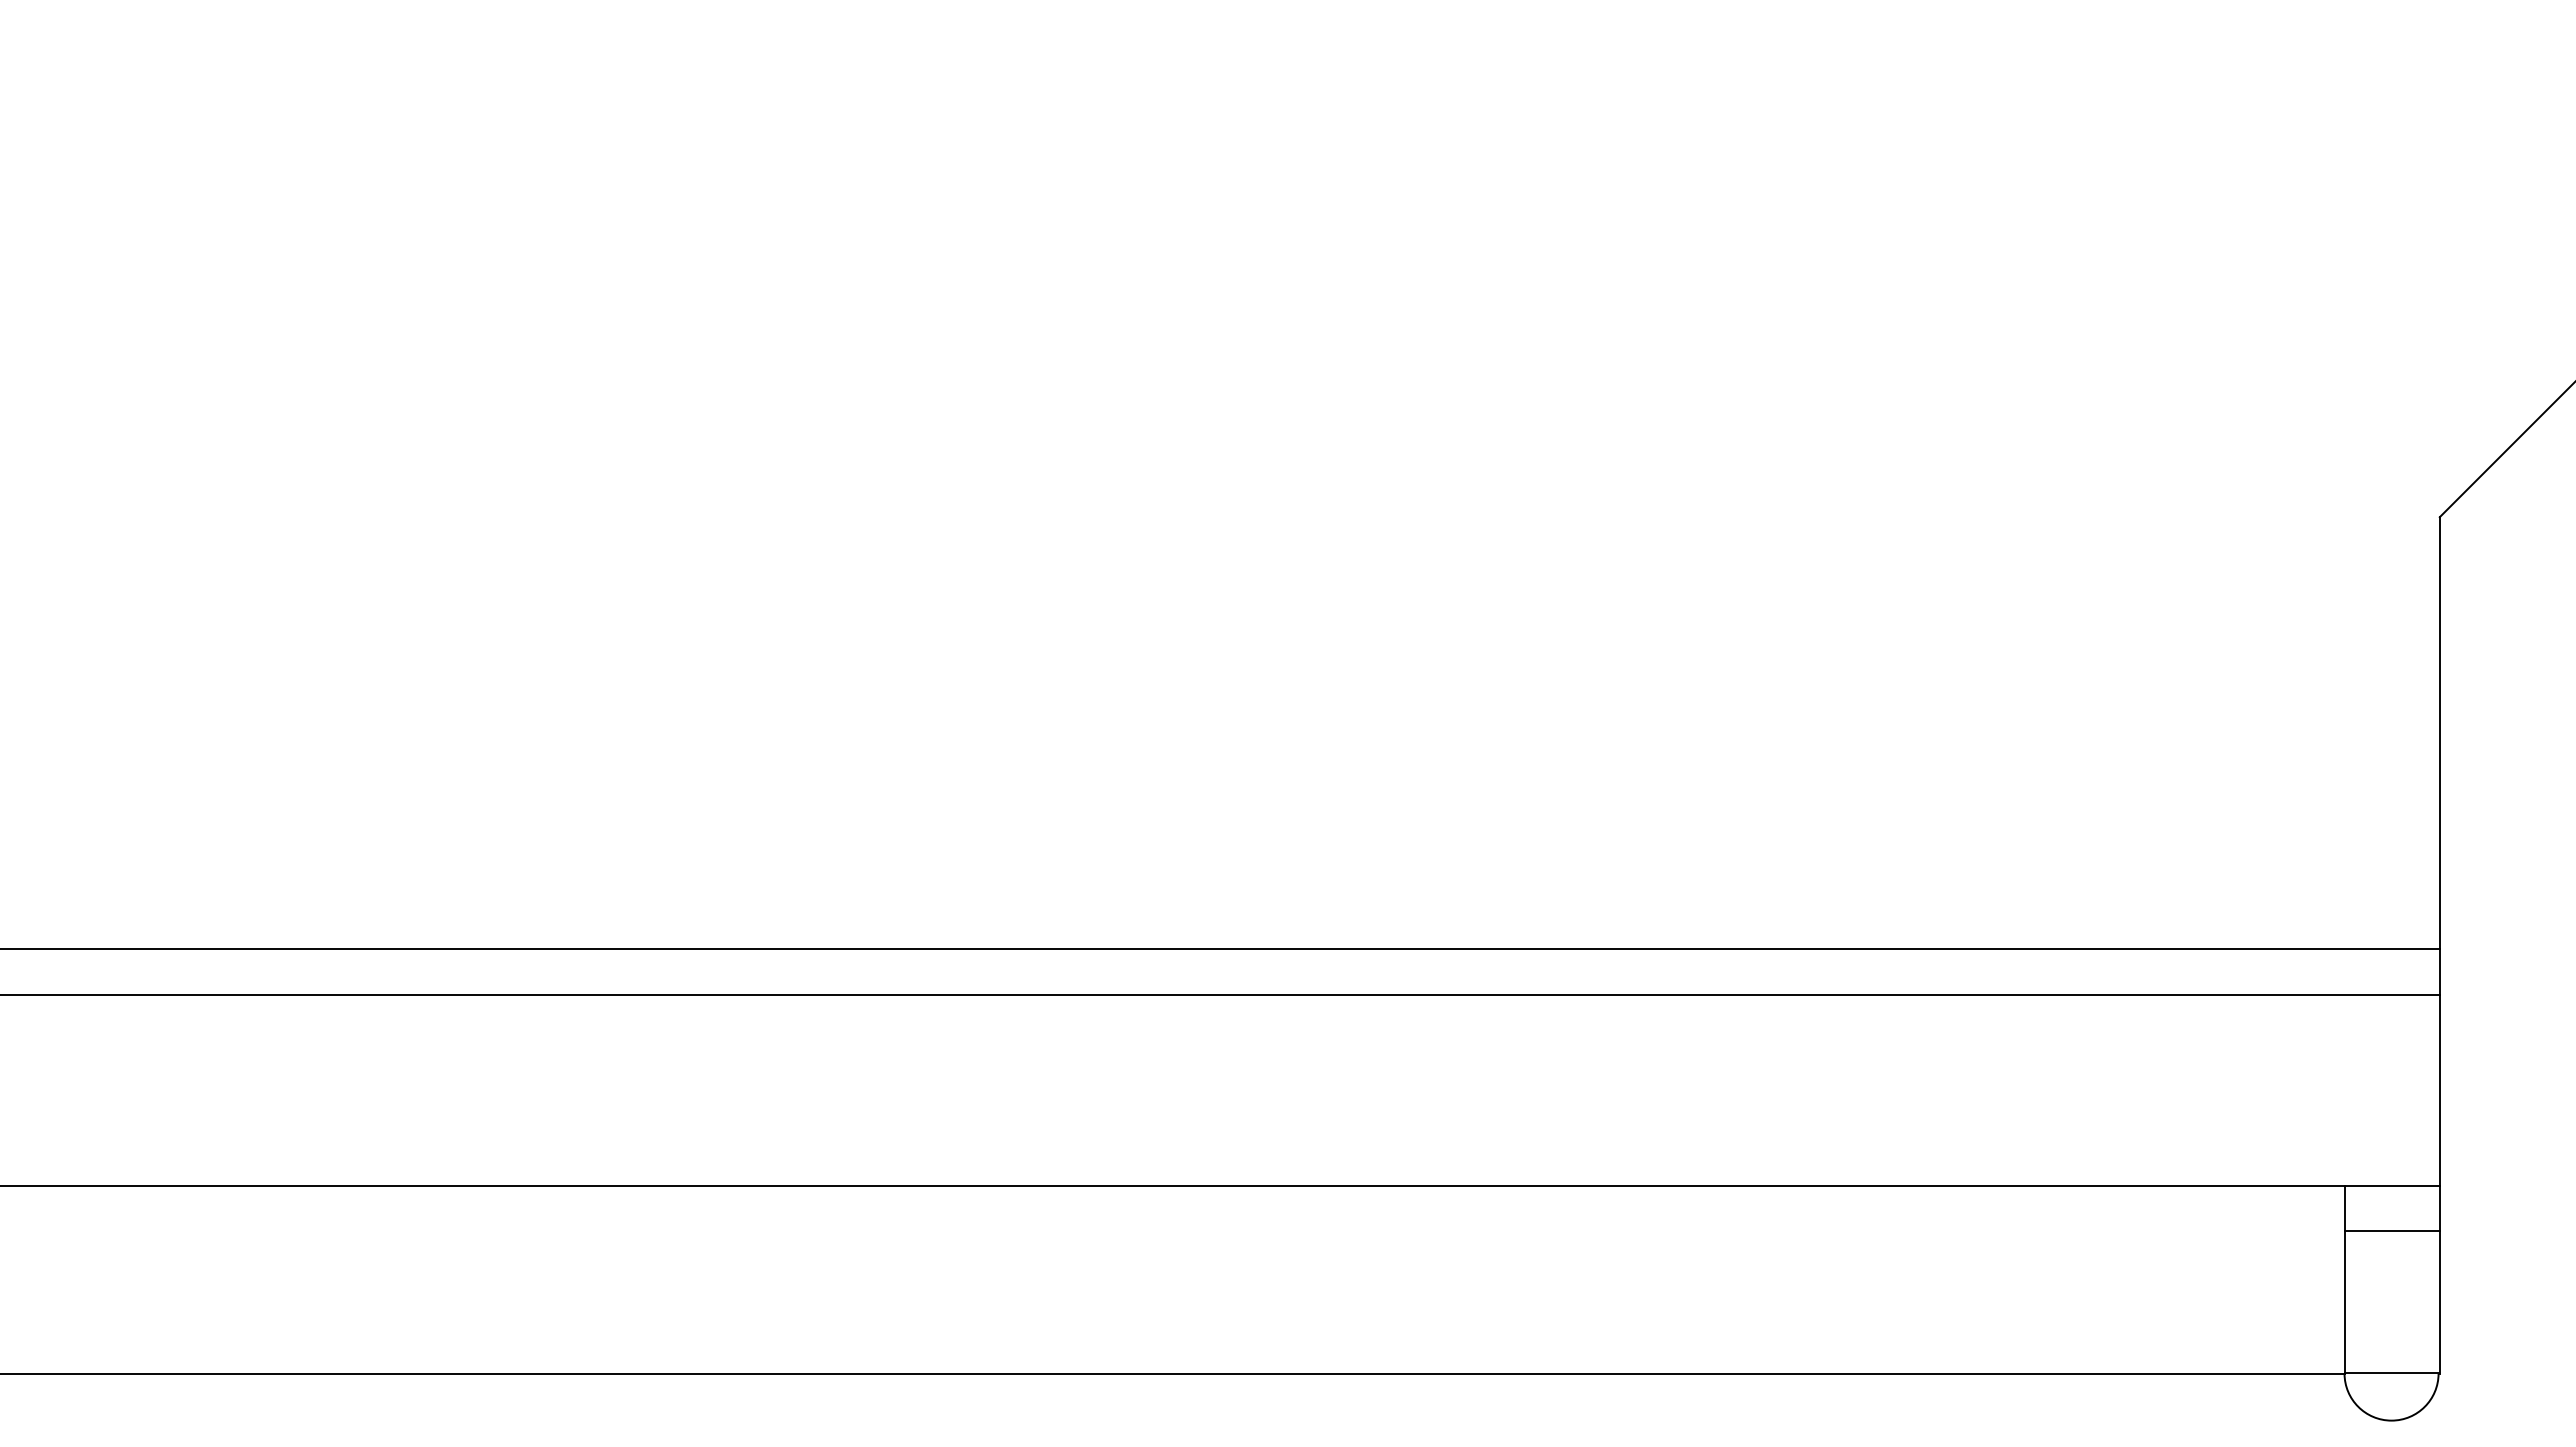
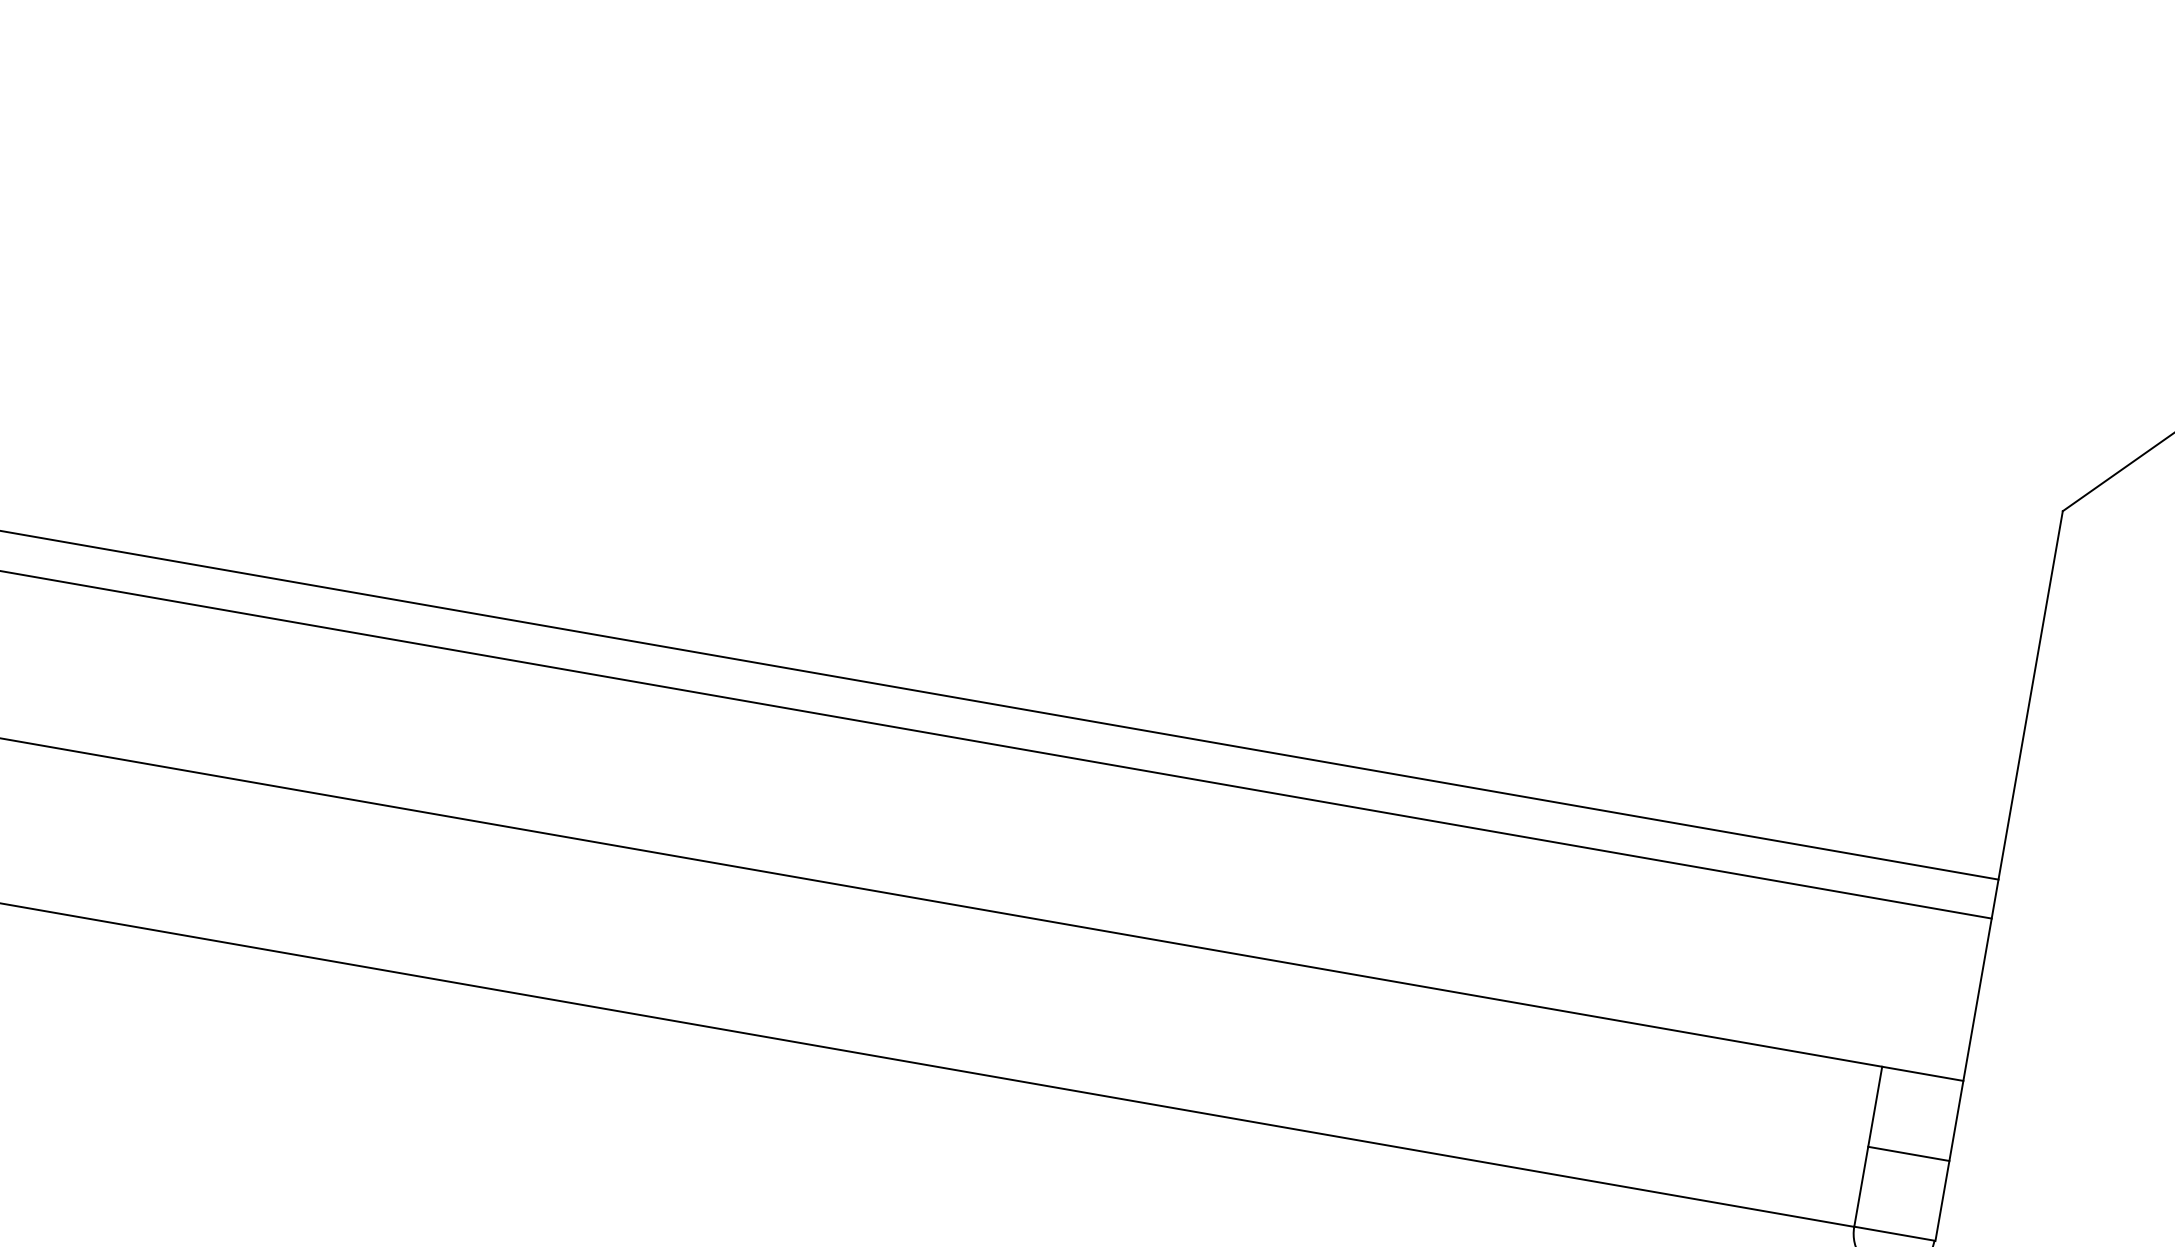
line: (2391, 1230) -> (1908, 1153), moved

